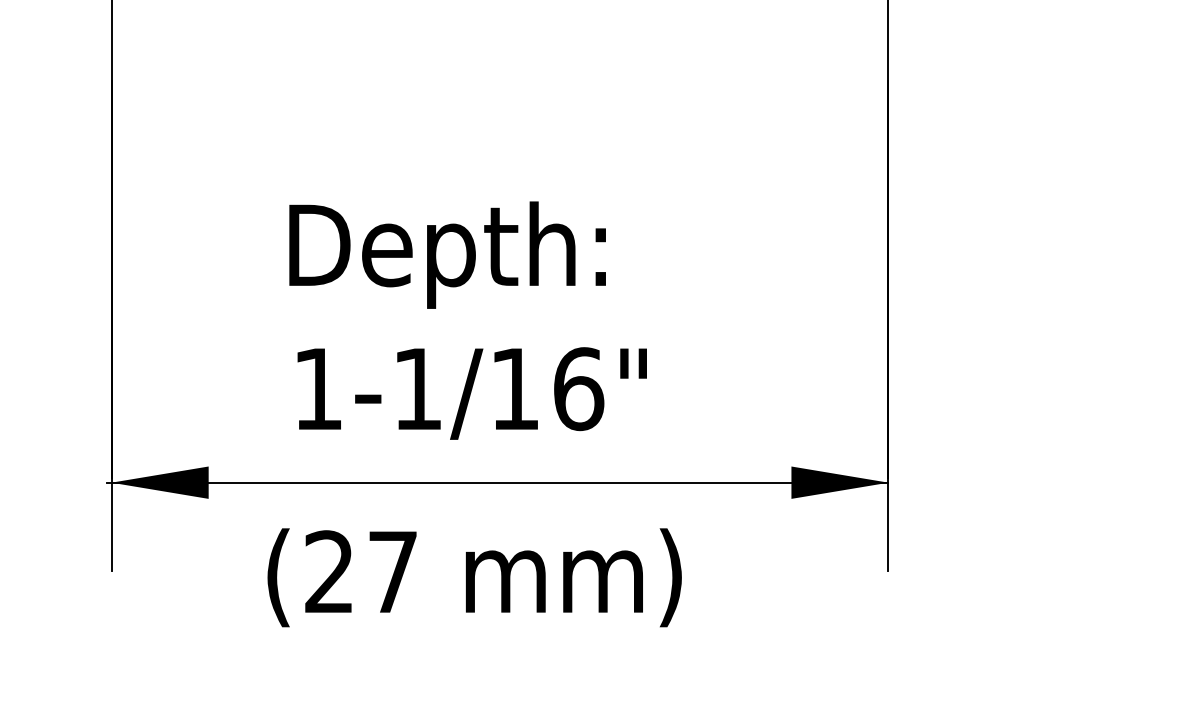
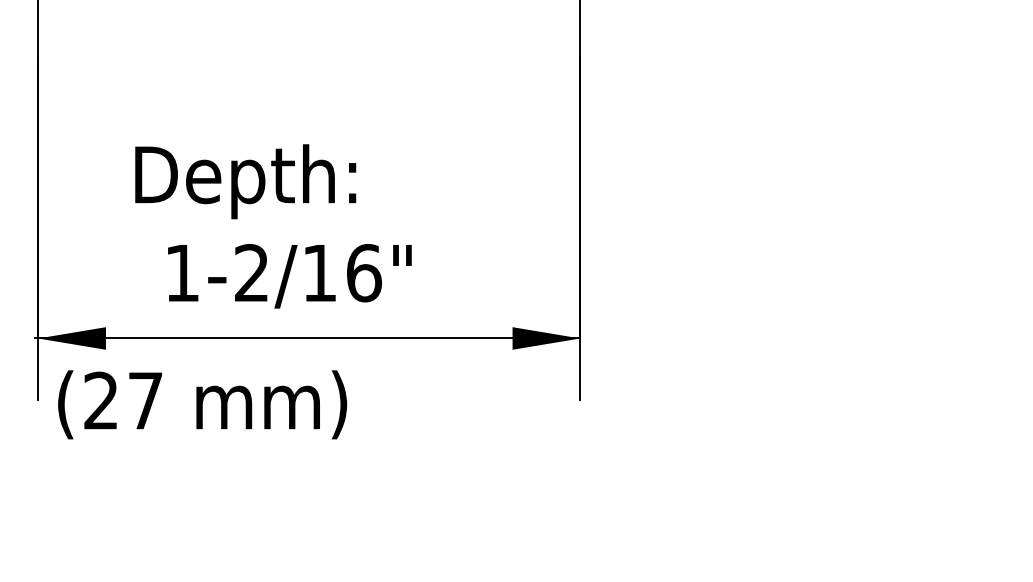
text: (447, 254) -> (245, 181), moved
text: (417, 388) -> (251, 272), 1-1/16" -> 1-2/16"
text: (474, 577) -> (202, 404), moved

